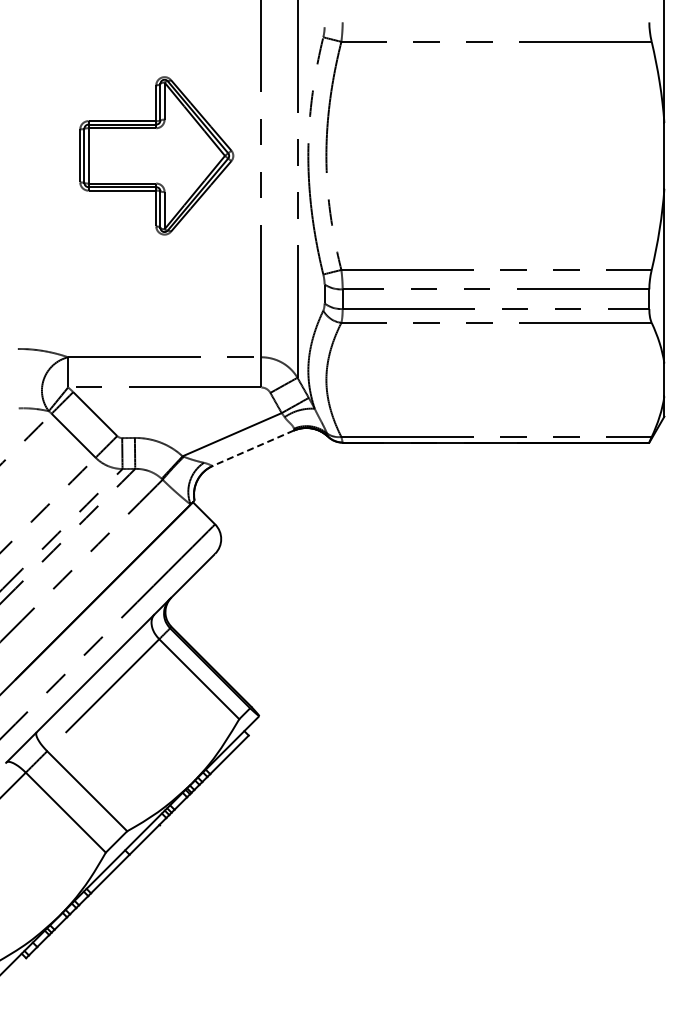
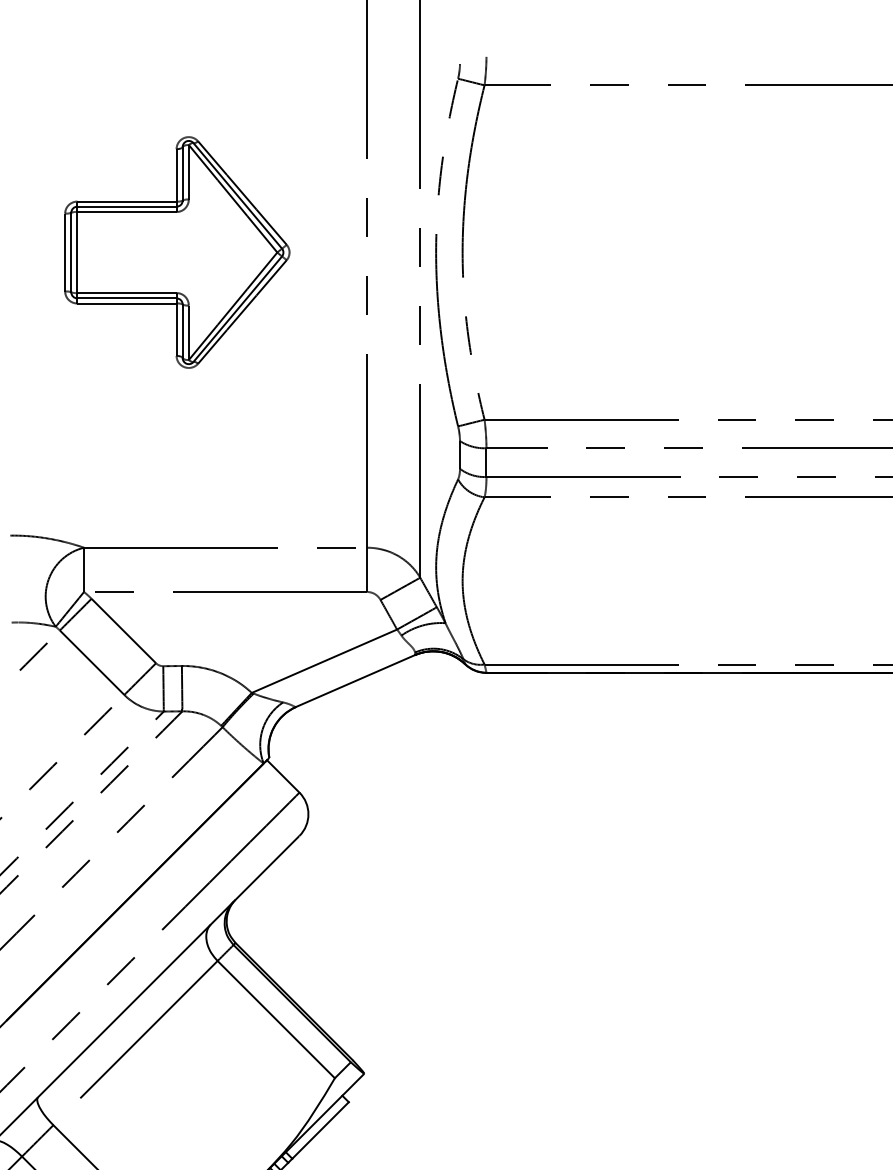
part: (156, 155) -> (176, 251), moved
line: (252, 448) -> (354, 681), dashed -> solid

